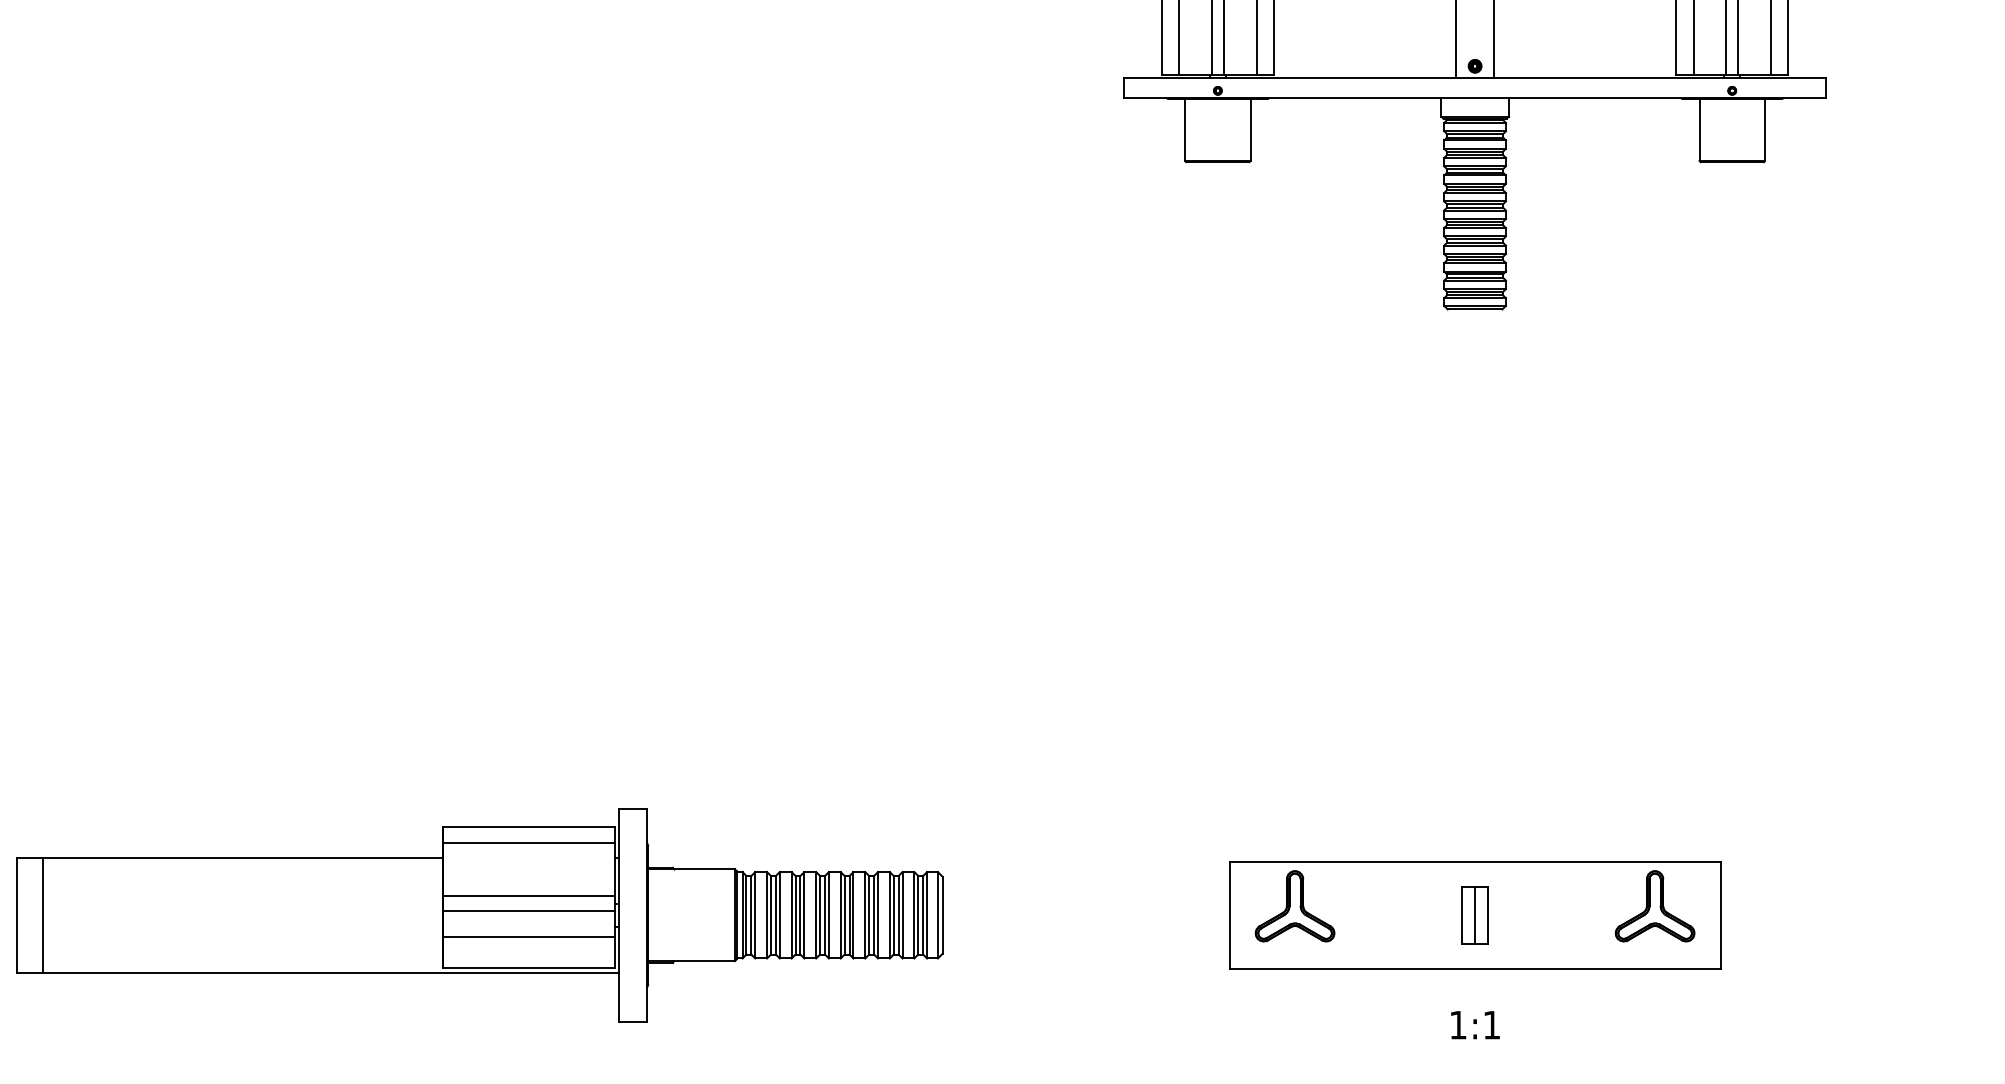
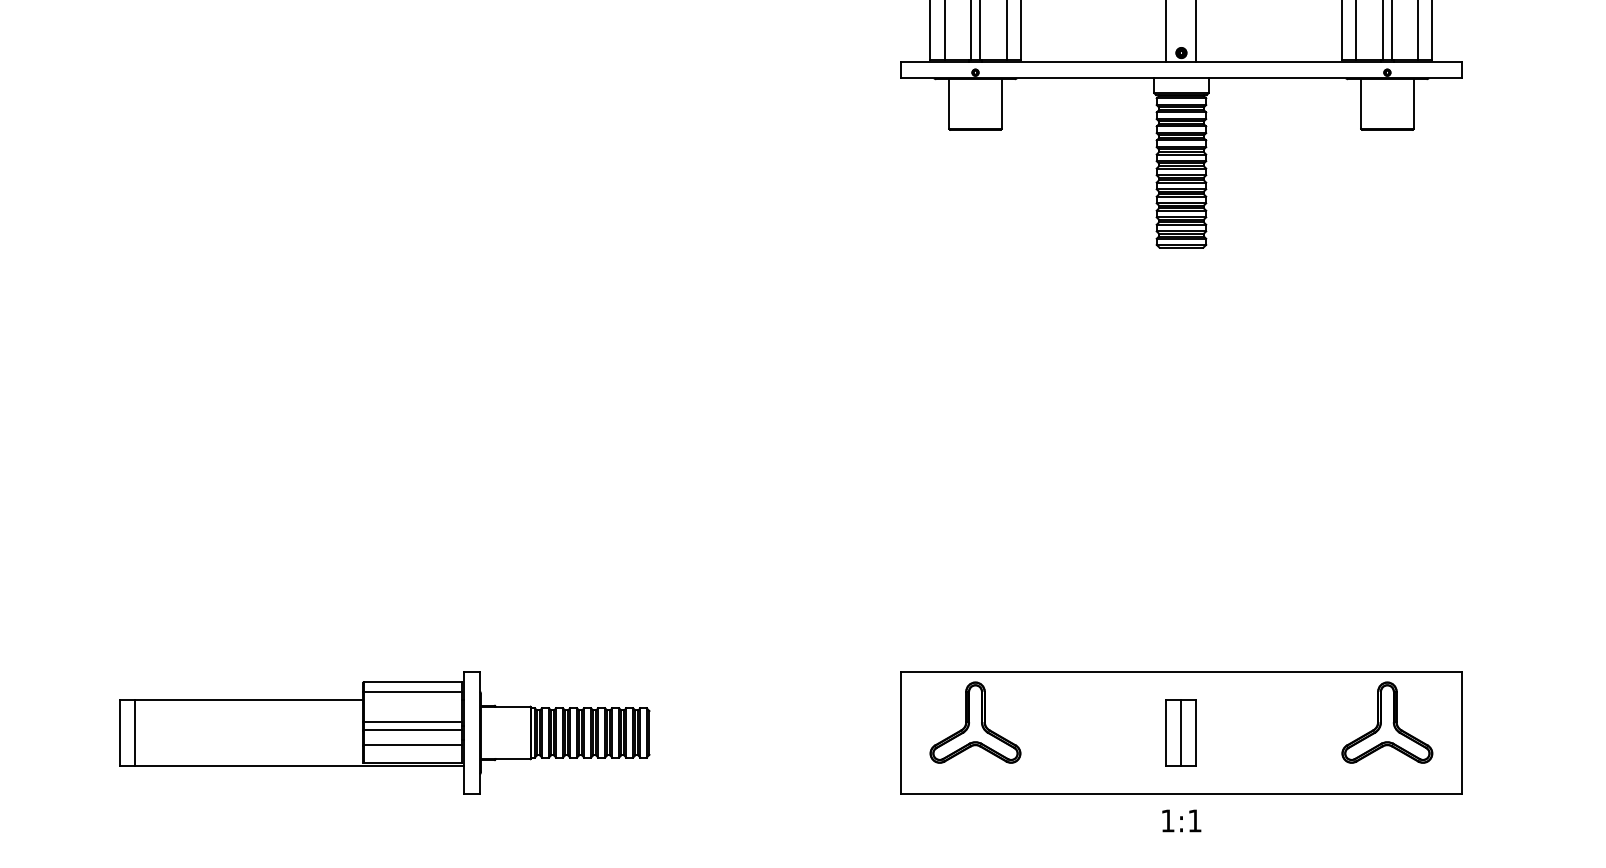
part: (479, 914) -> (384, 732), size x0.71
part: (1475, 914) -> (1181, 732), size x1.43

